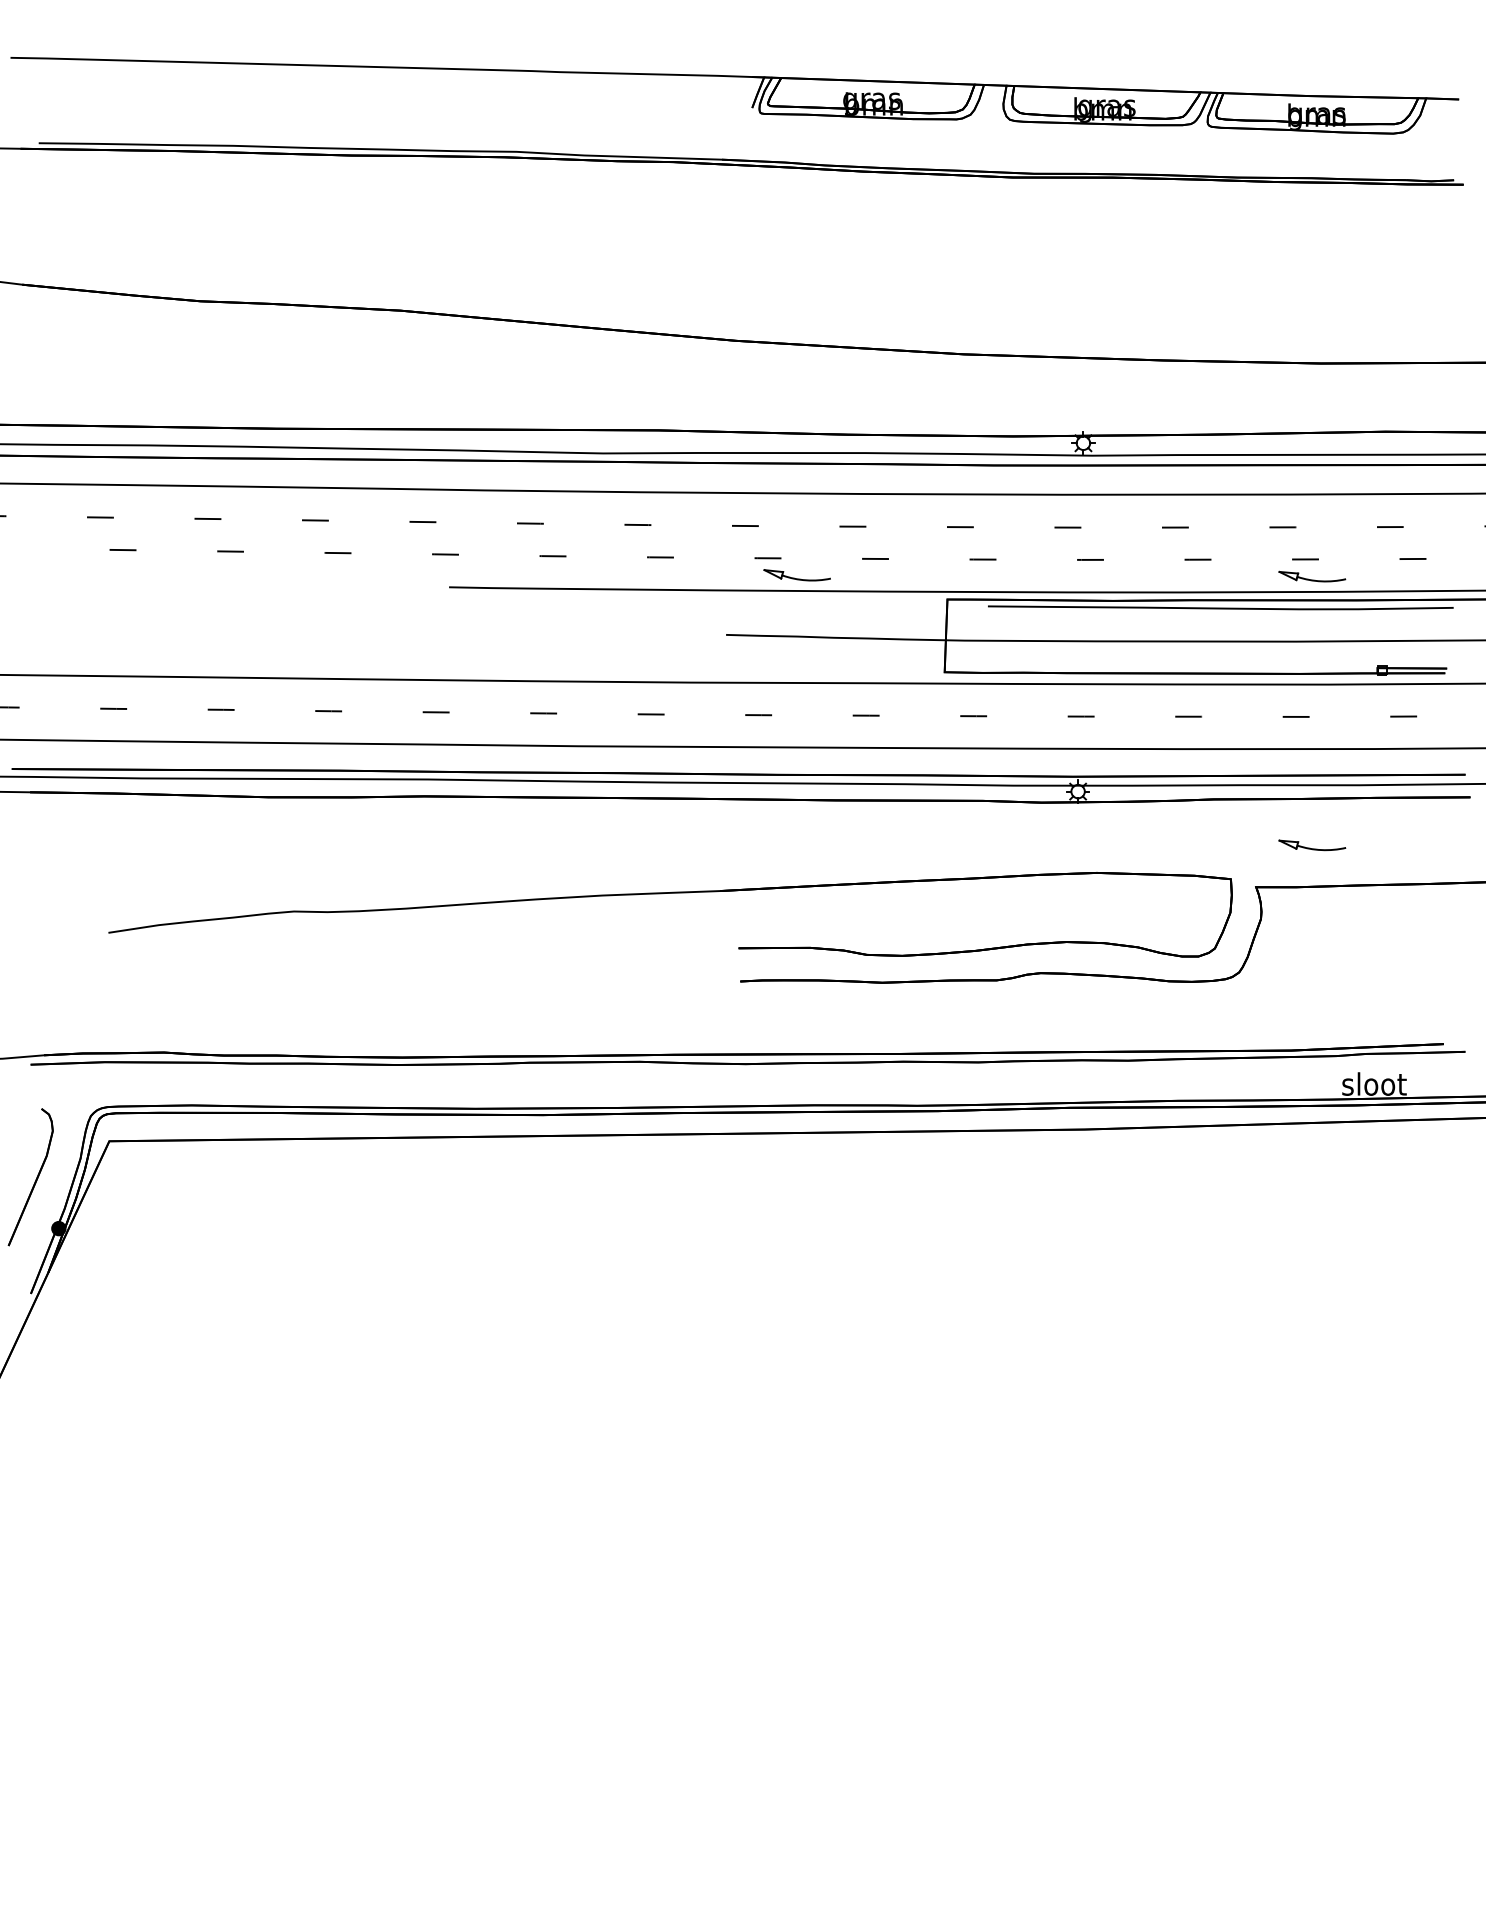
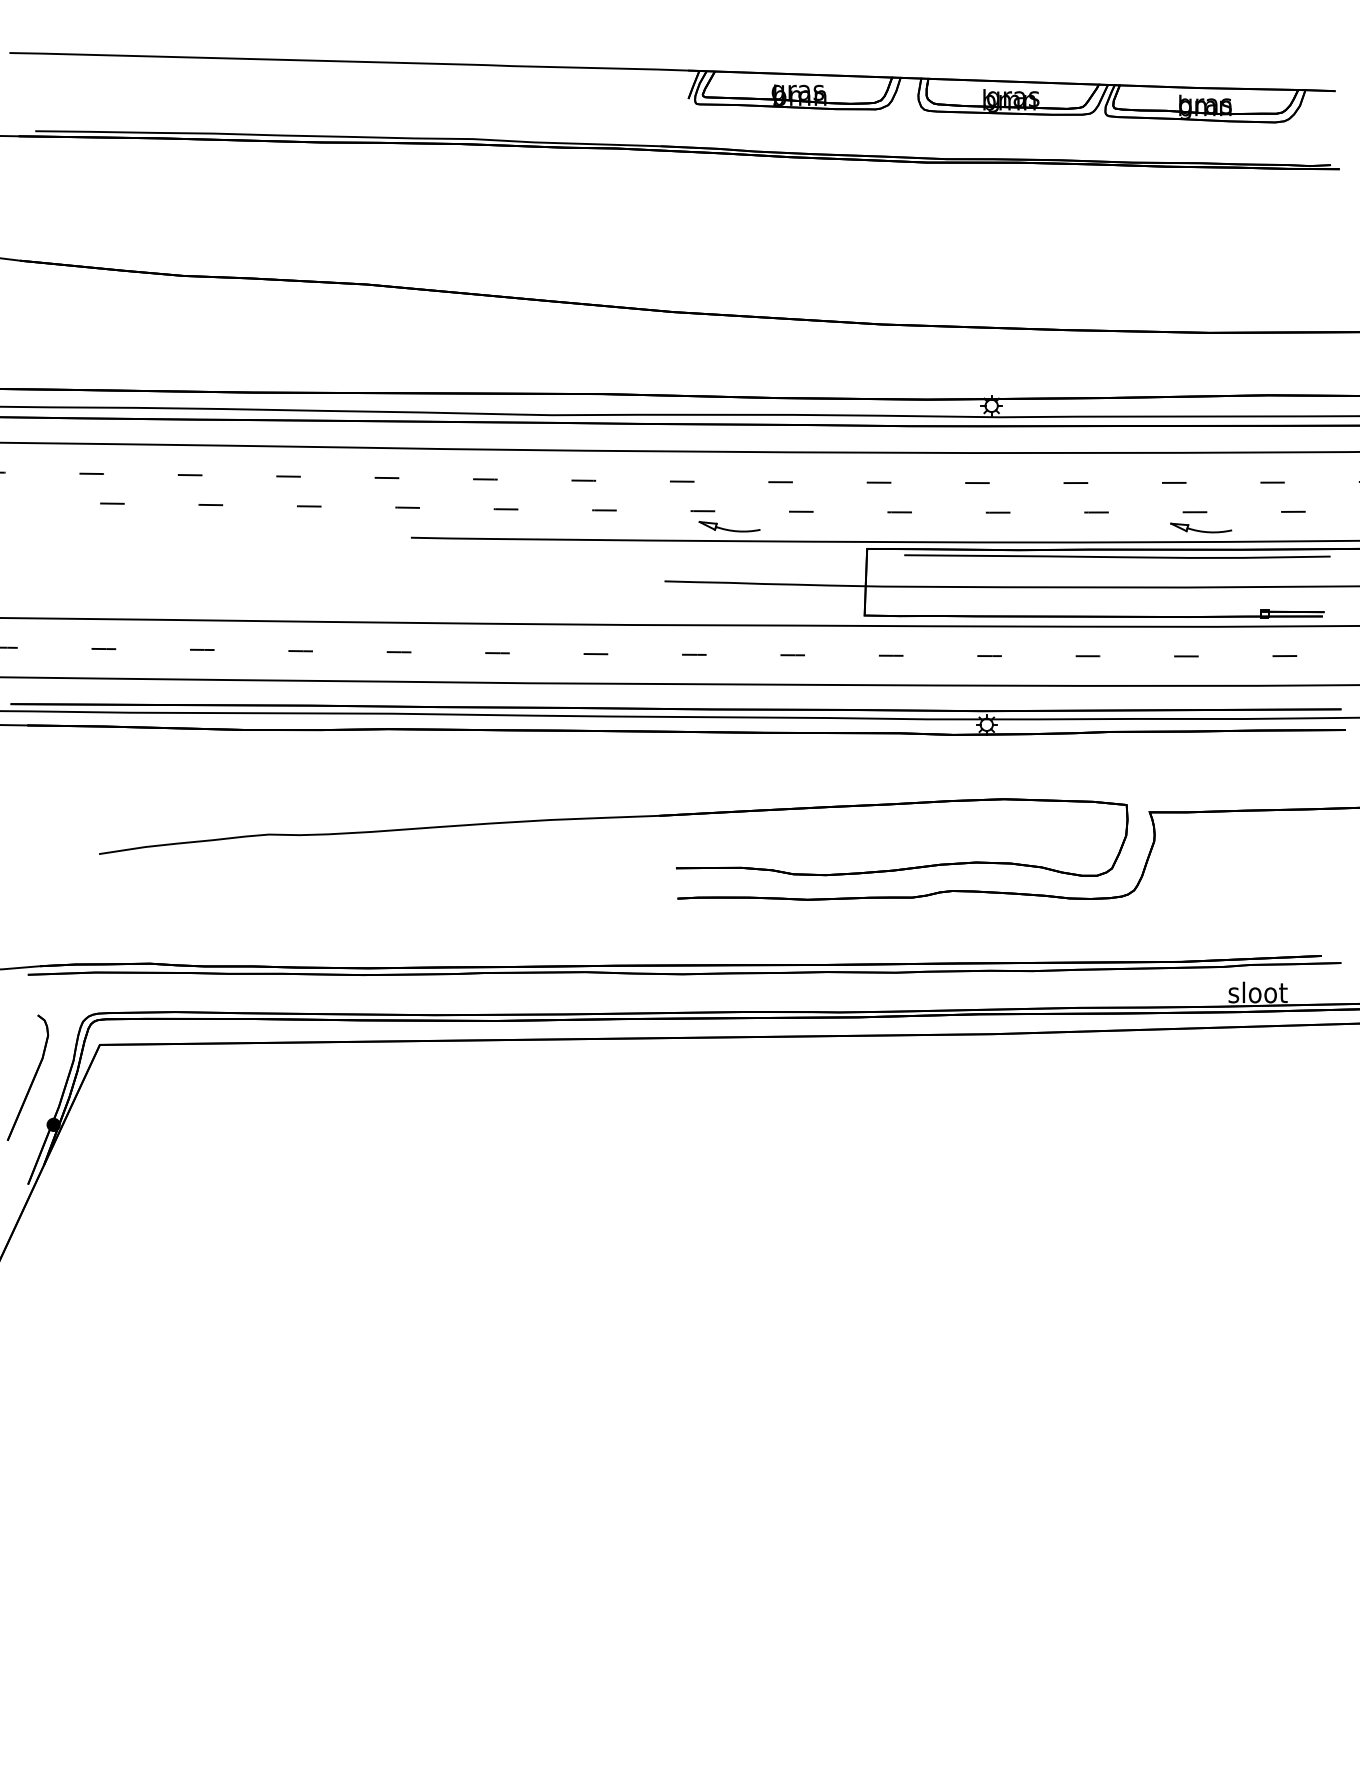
part: (1312, 844) -> (1201, 773), removed

